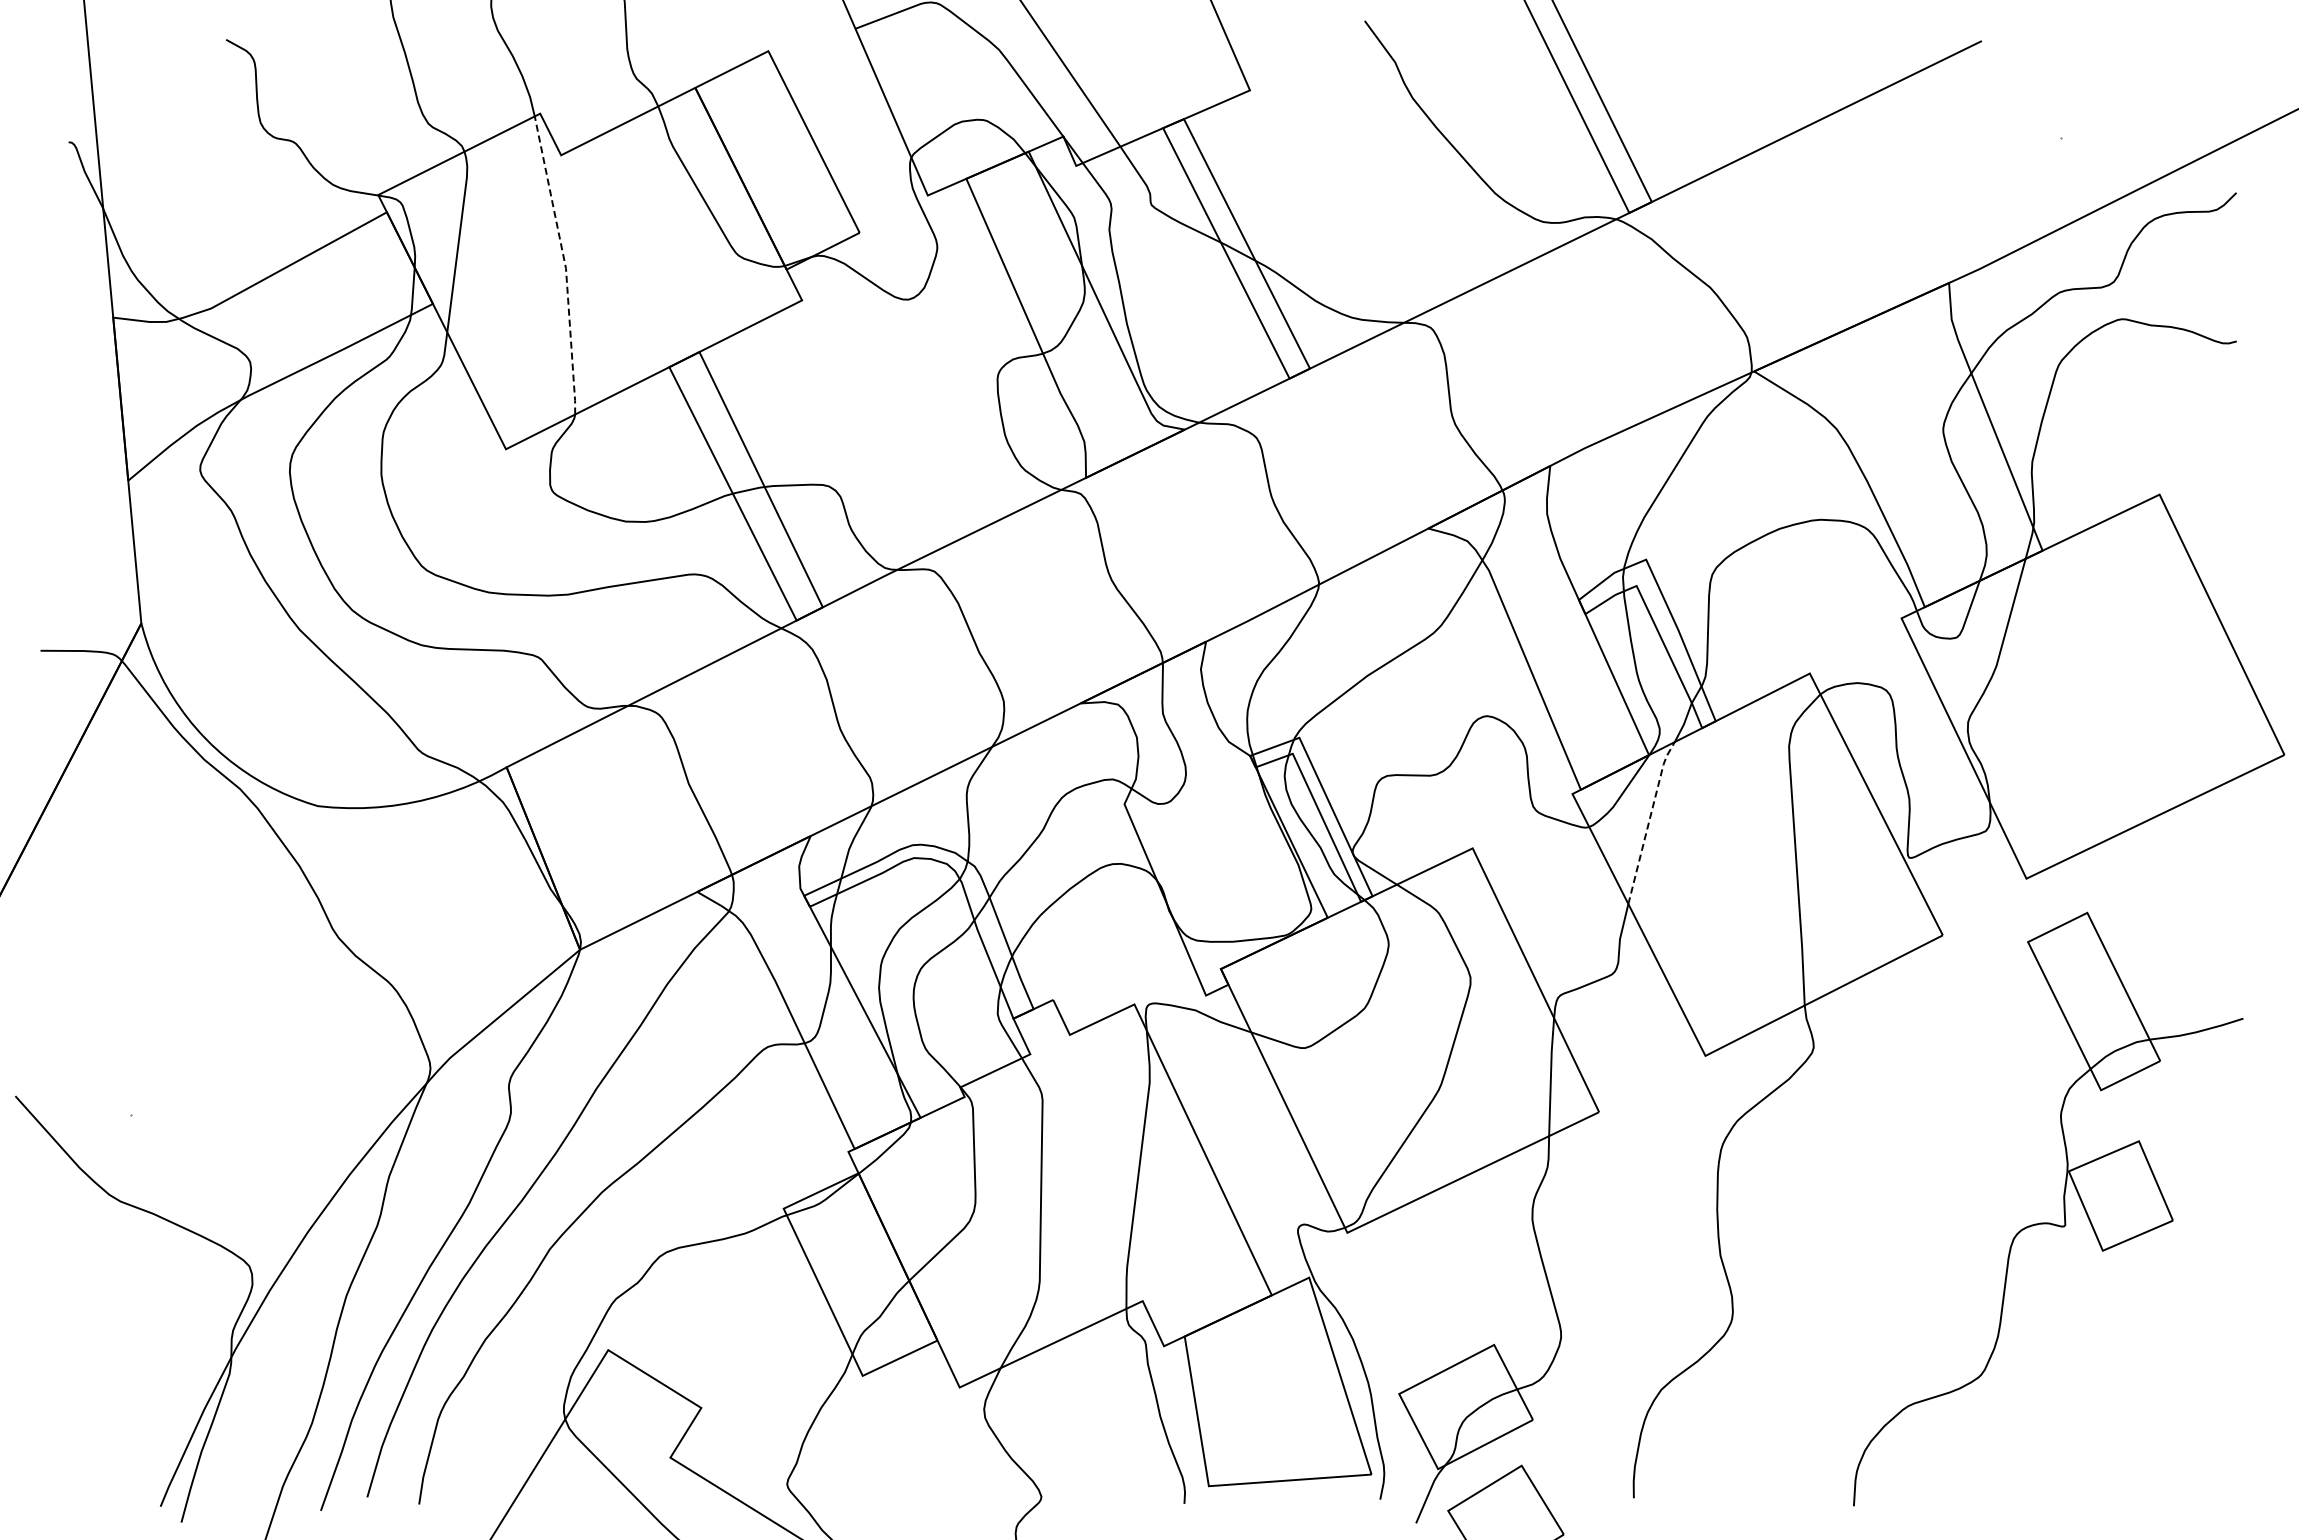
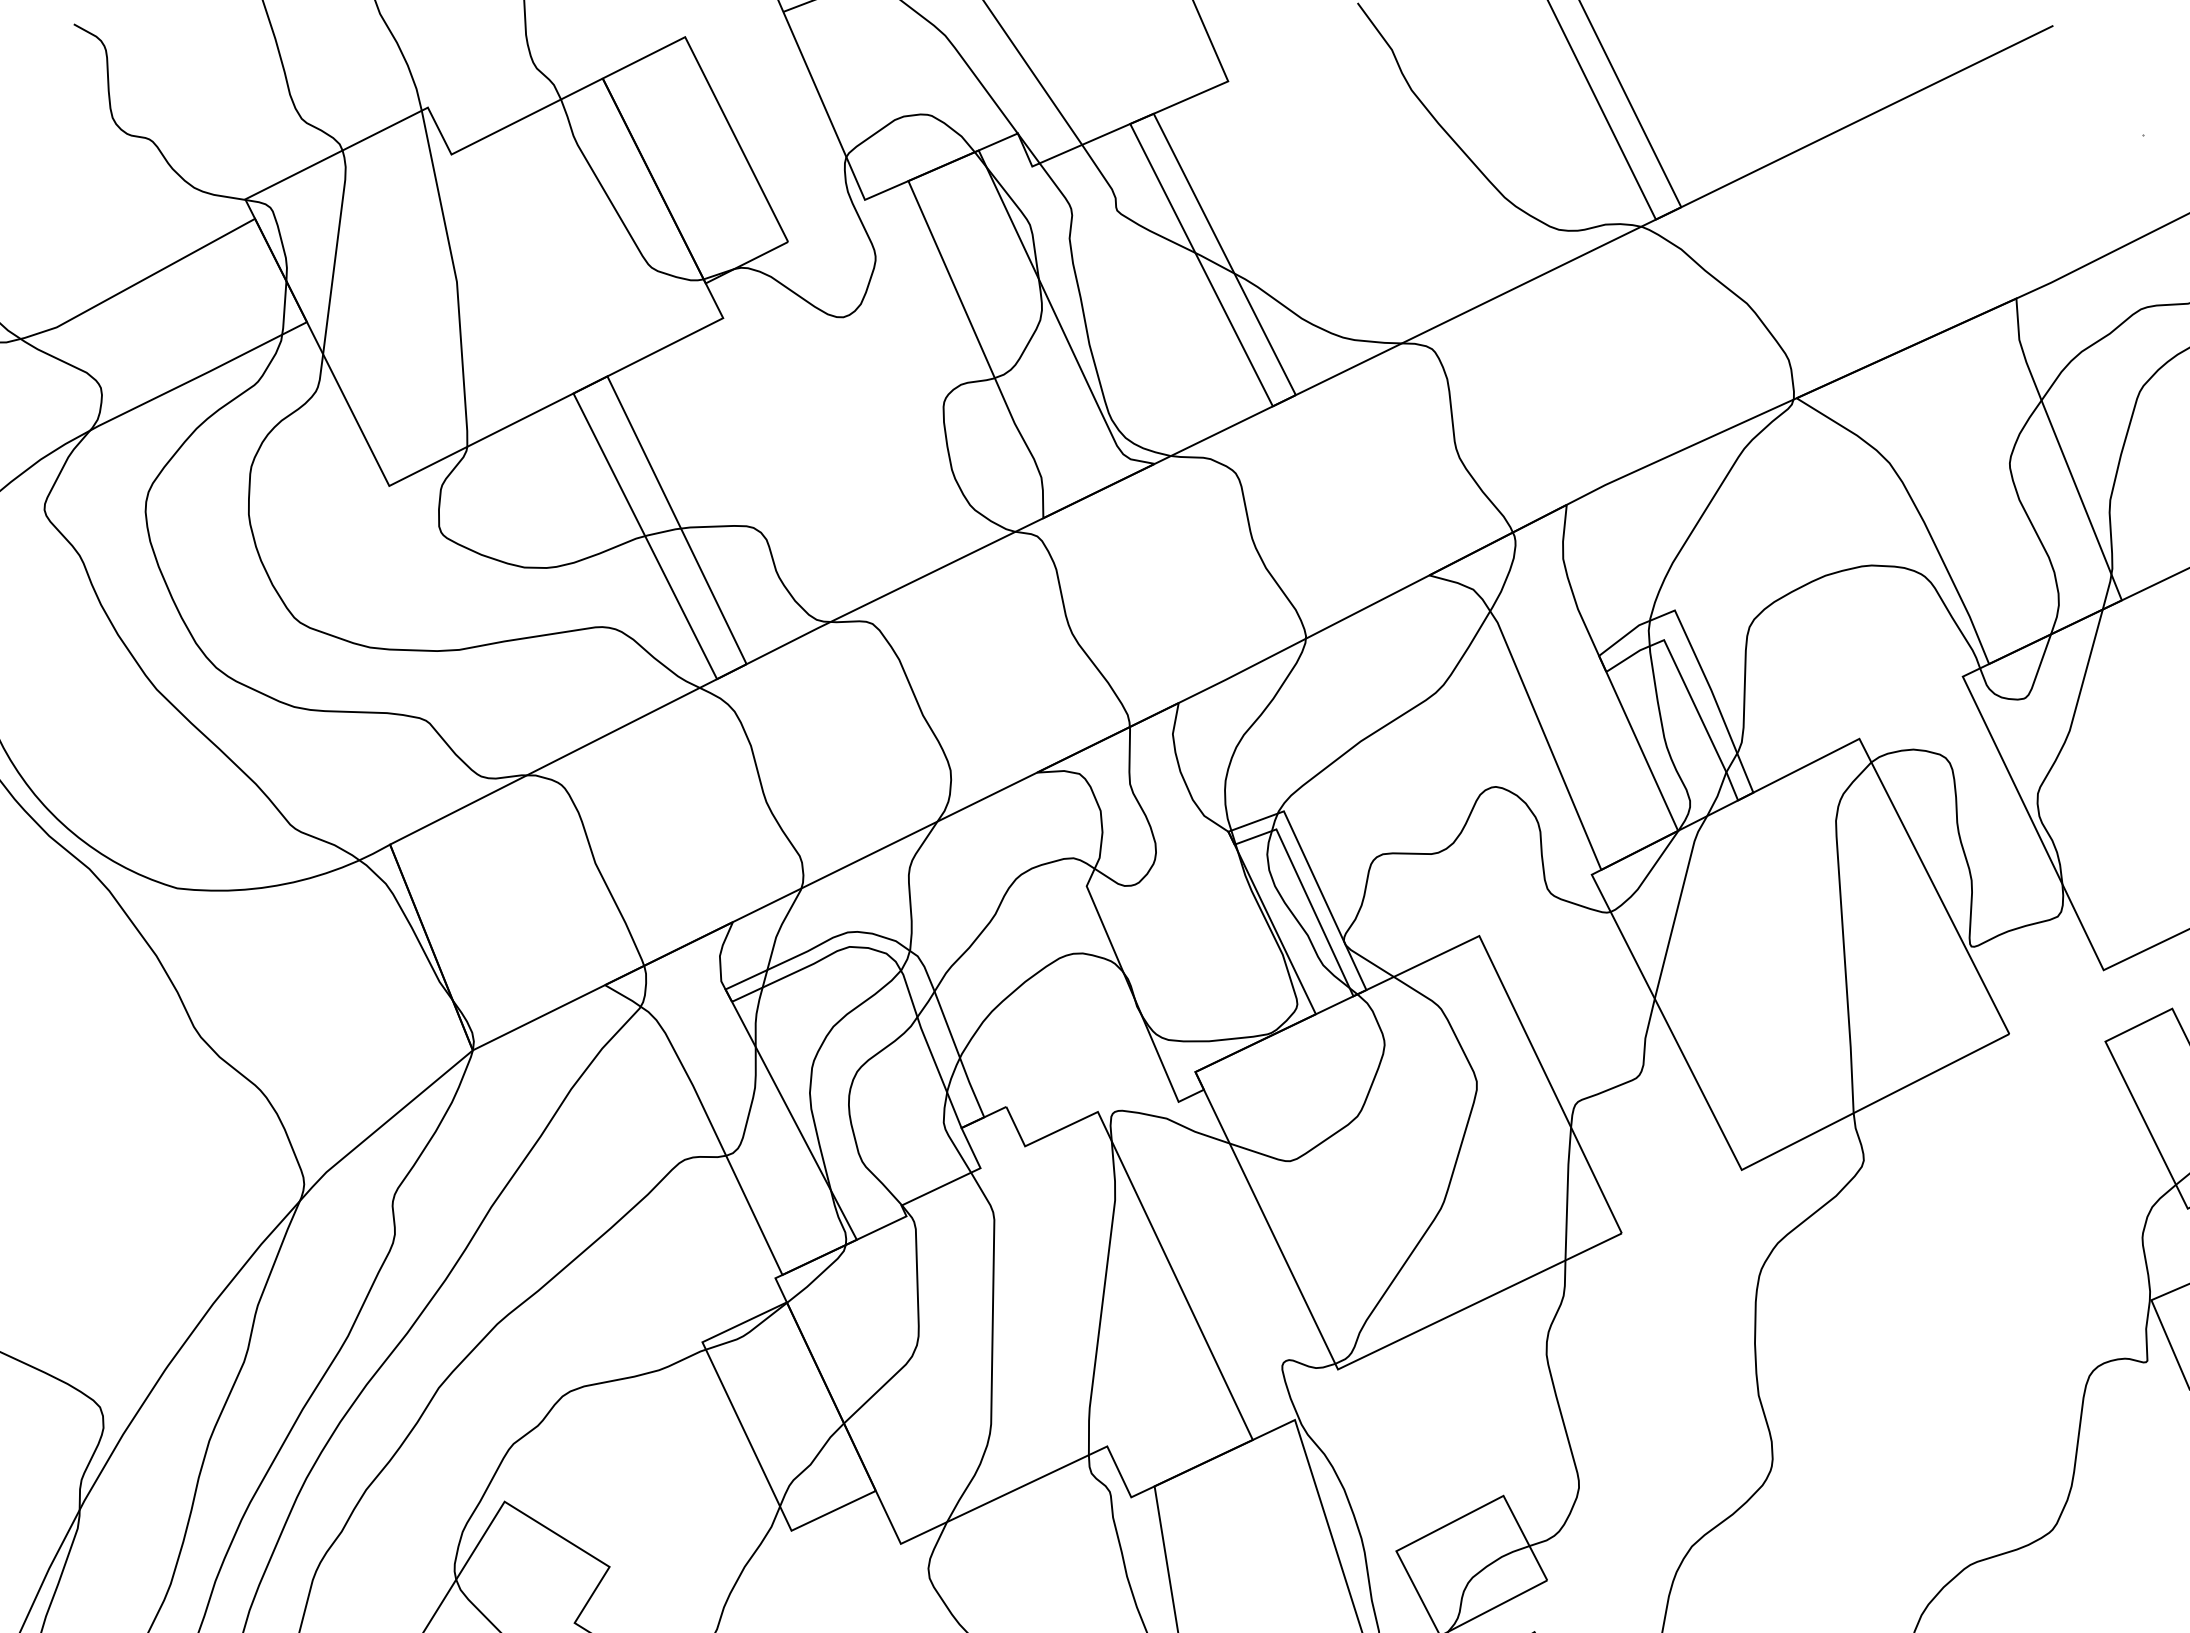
line: (565, 264) -> (456, 277), dashed -> solid
line: (1649, 820) -> (1678, 904), dashed -> solid

